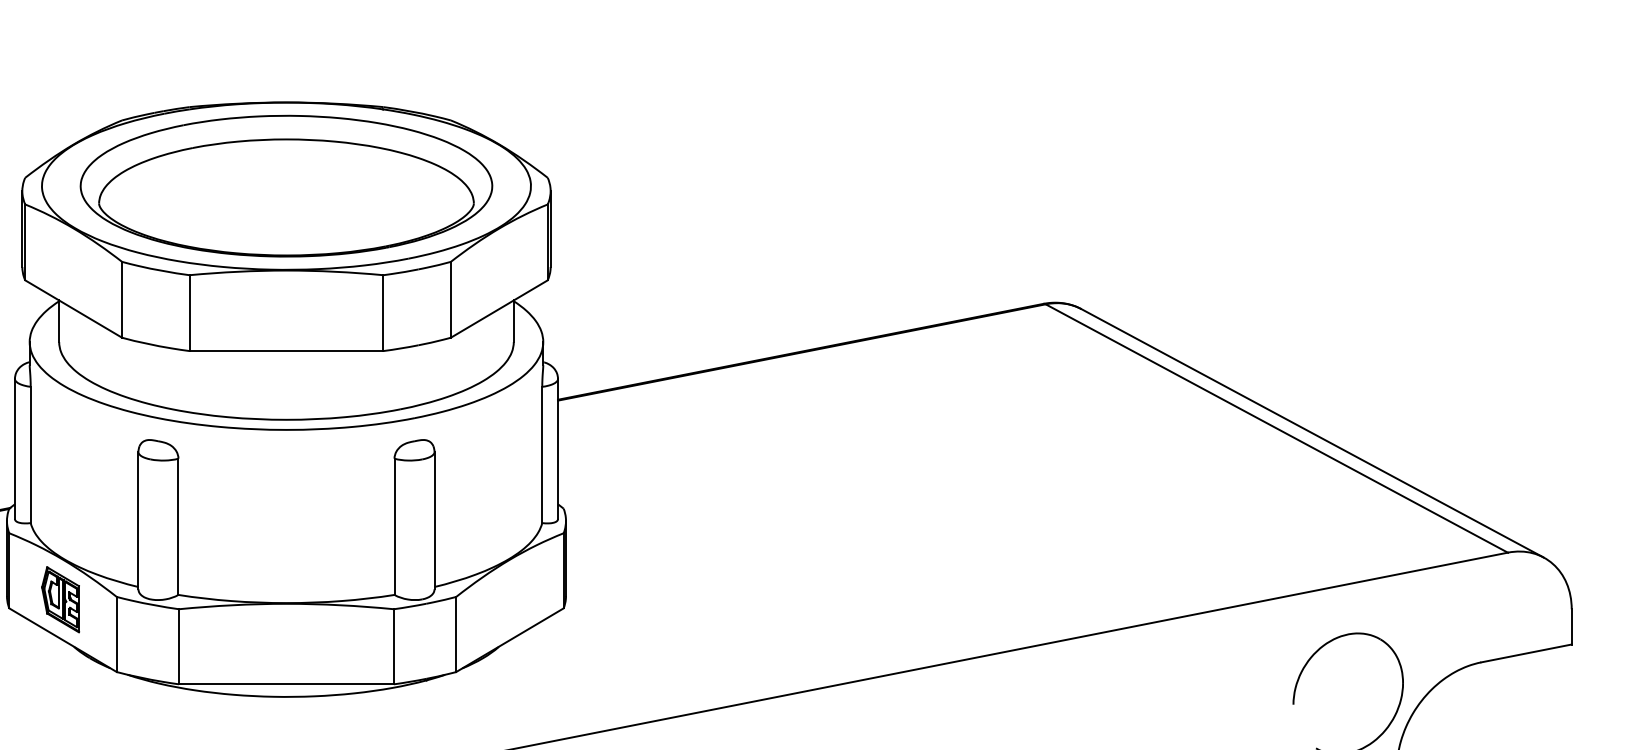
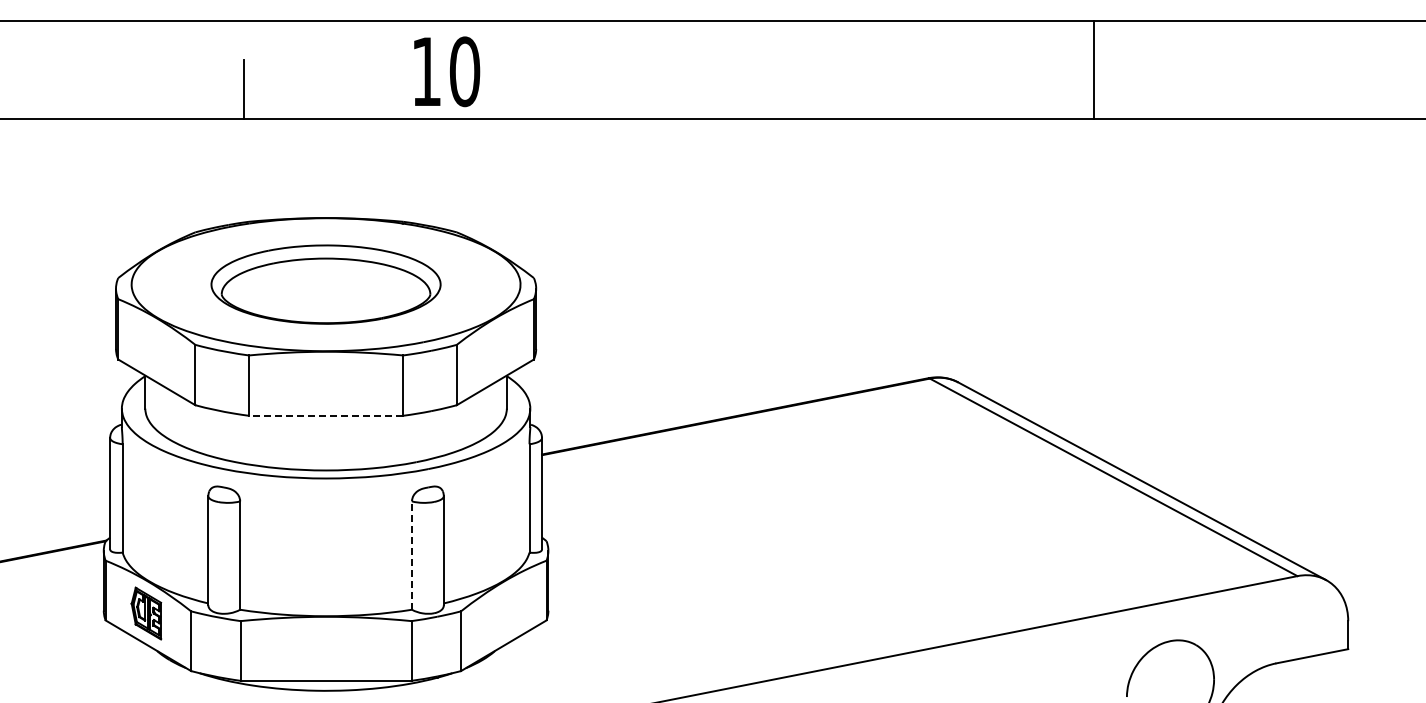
part: (285, 185) -> (325, 284), size x0.7
line: (285, 350) -> (325, 415), solid -> dashed
line: (395, 526) -> (412, 555), solid -> dashed

